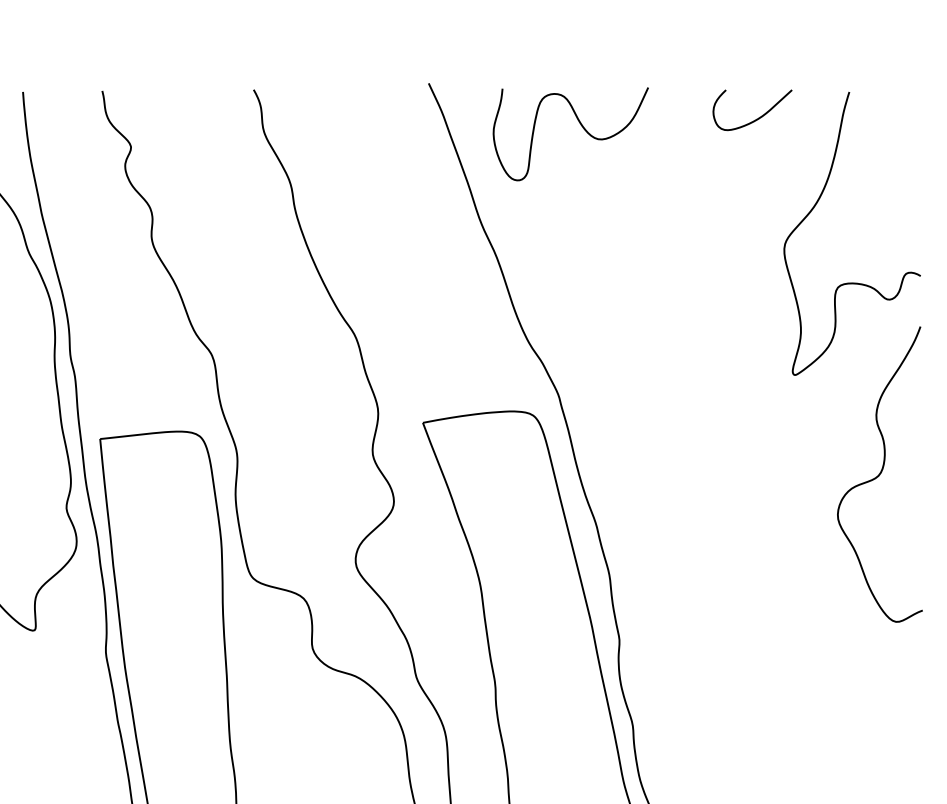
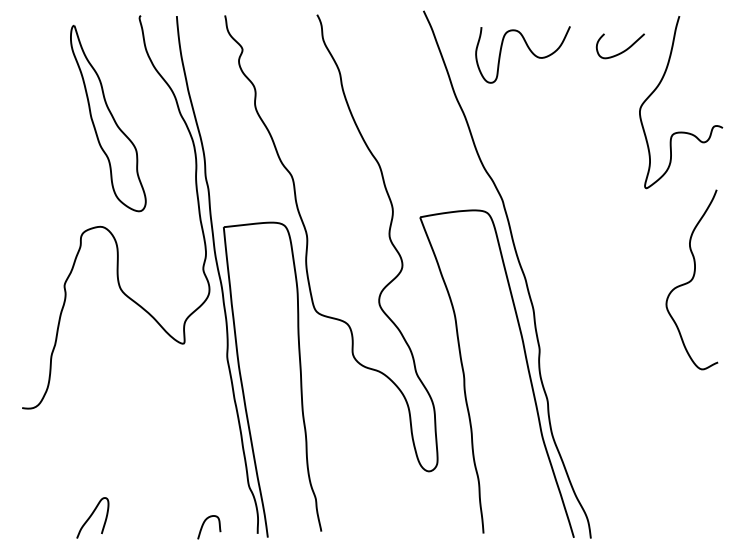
curve: (754, 118) -> (621, 51), moved
curve: (579, 125) -> (528, 49), moved
curve: (879, 474) -> (691, 279), moved

